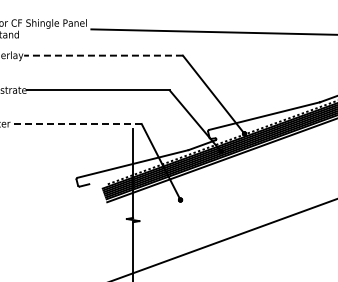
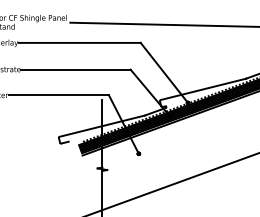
line: (103, 55) -> (79, 42), dashed -> solid
line: (75, 124) -> (58, 95), dashed -> solid

